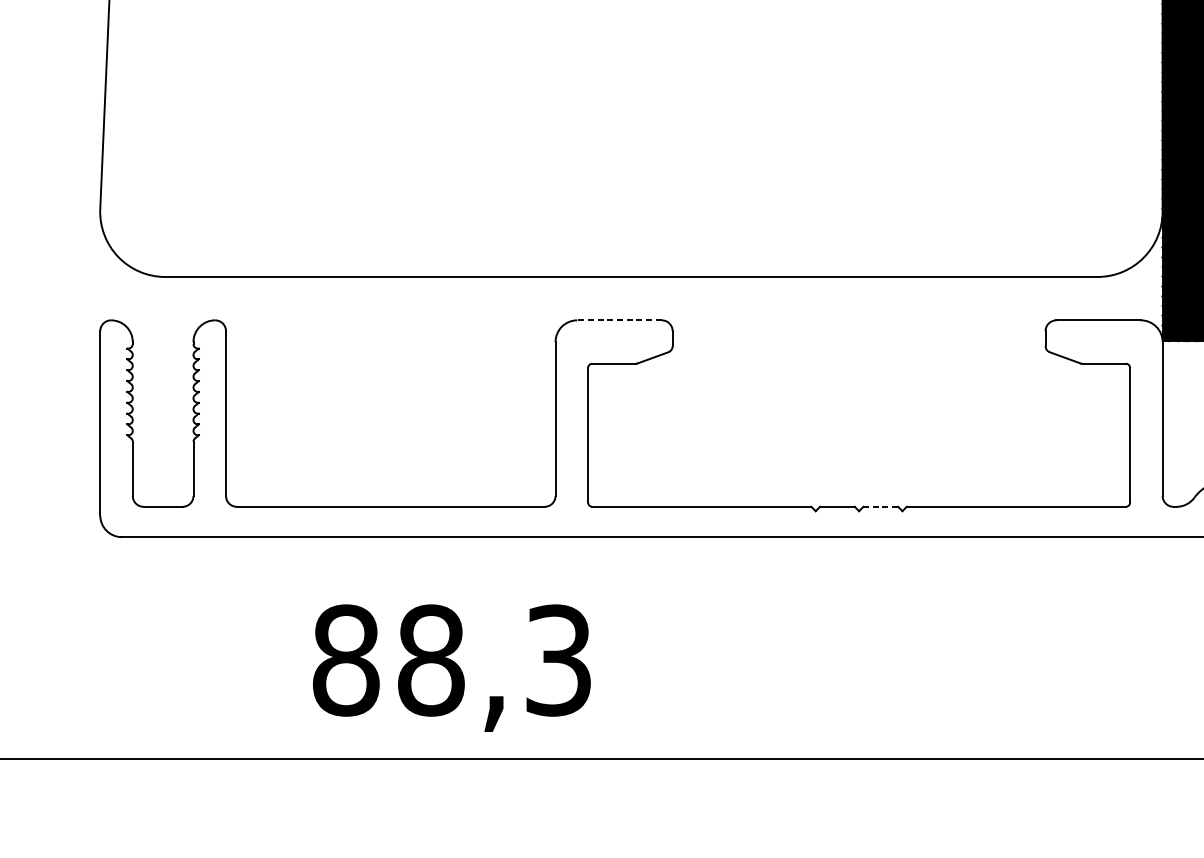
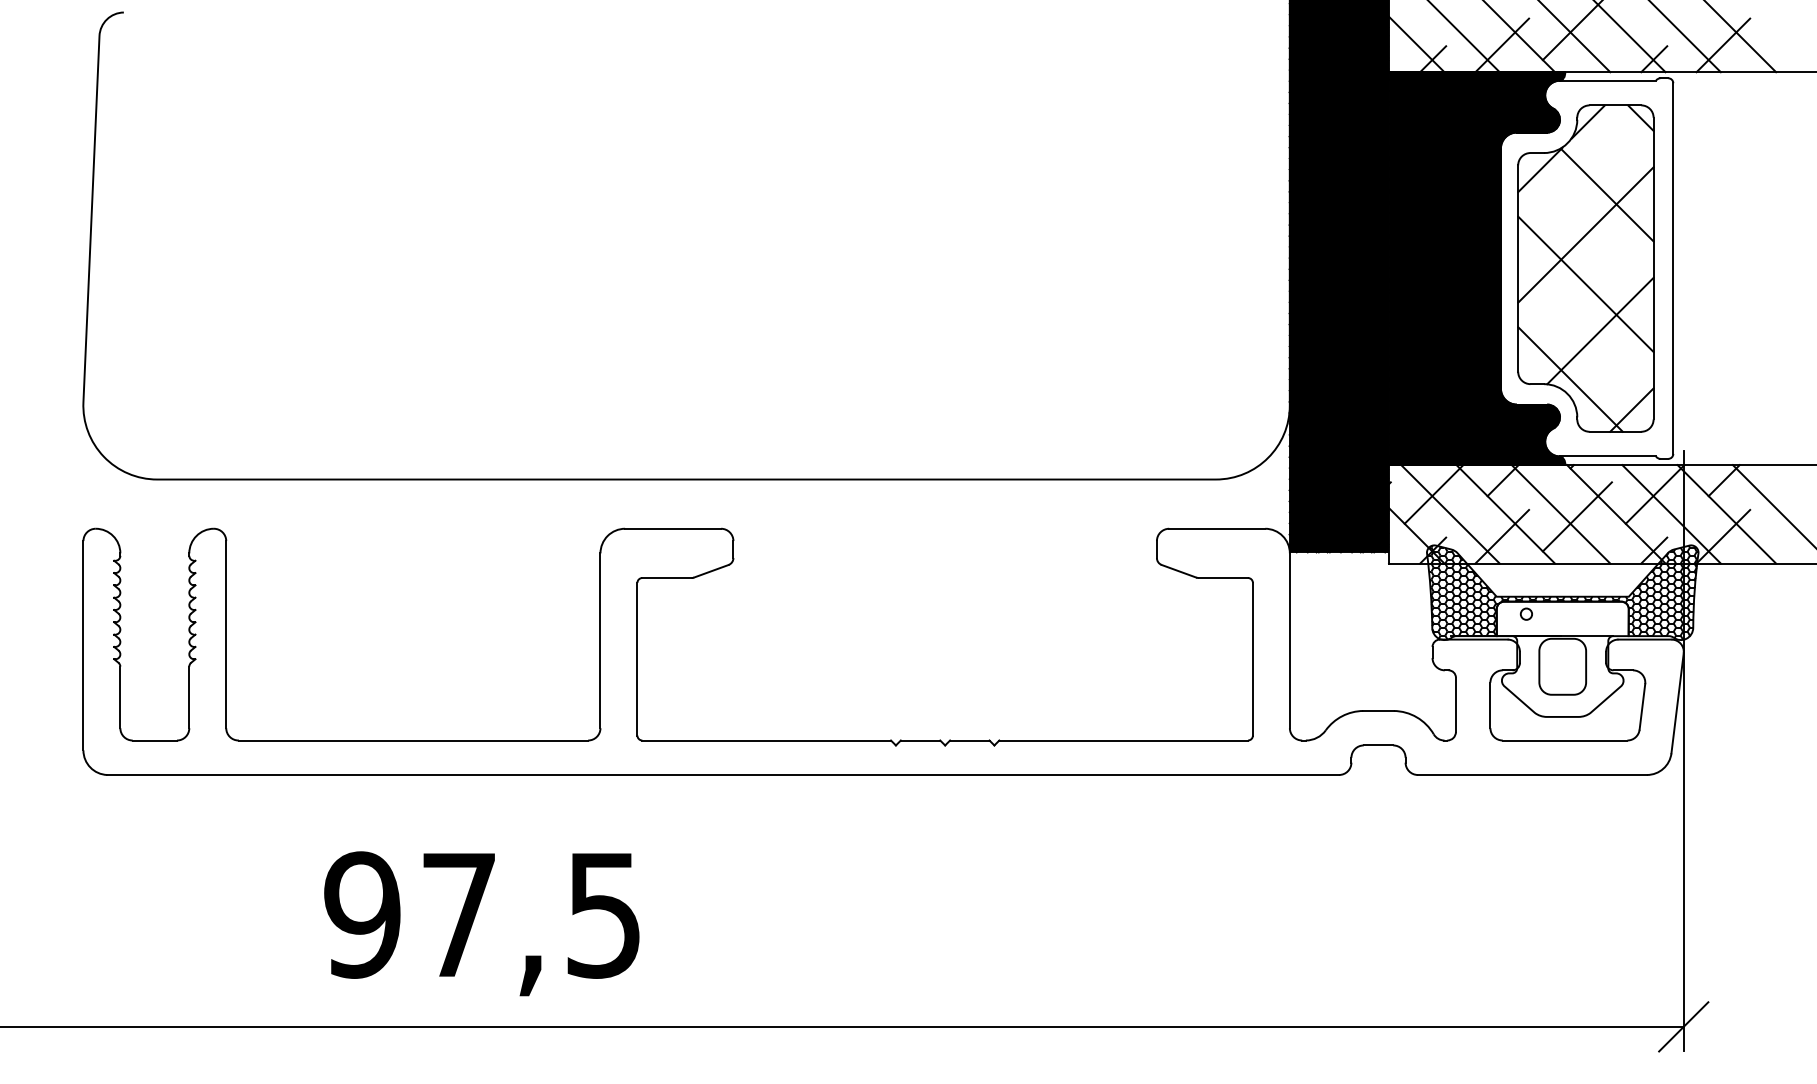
line: (618, 320) -> (672, 528), dashed -> solid
line: (880, 506) -> (969, 740), dashed -> solid
text: (451, 660) -> (482, 914), 88,3 -> 97,5

